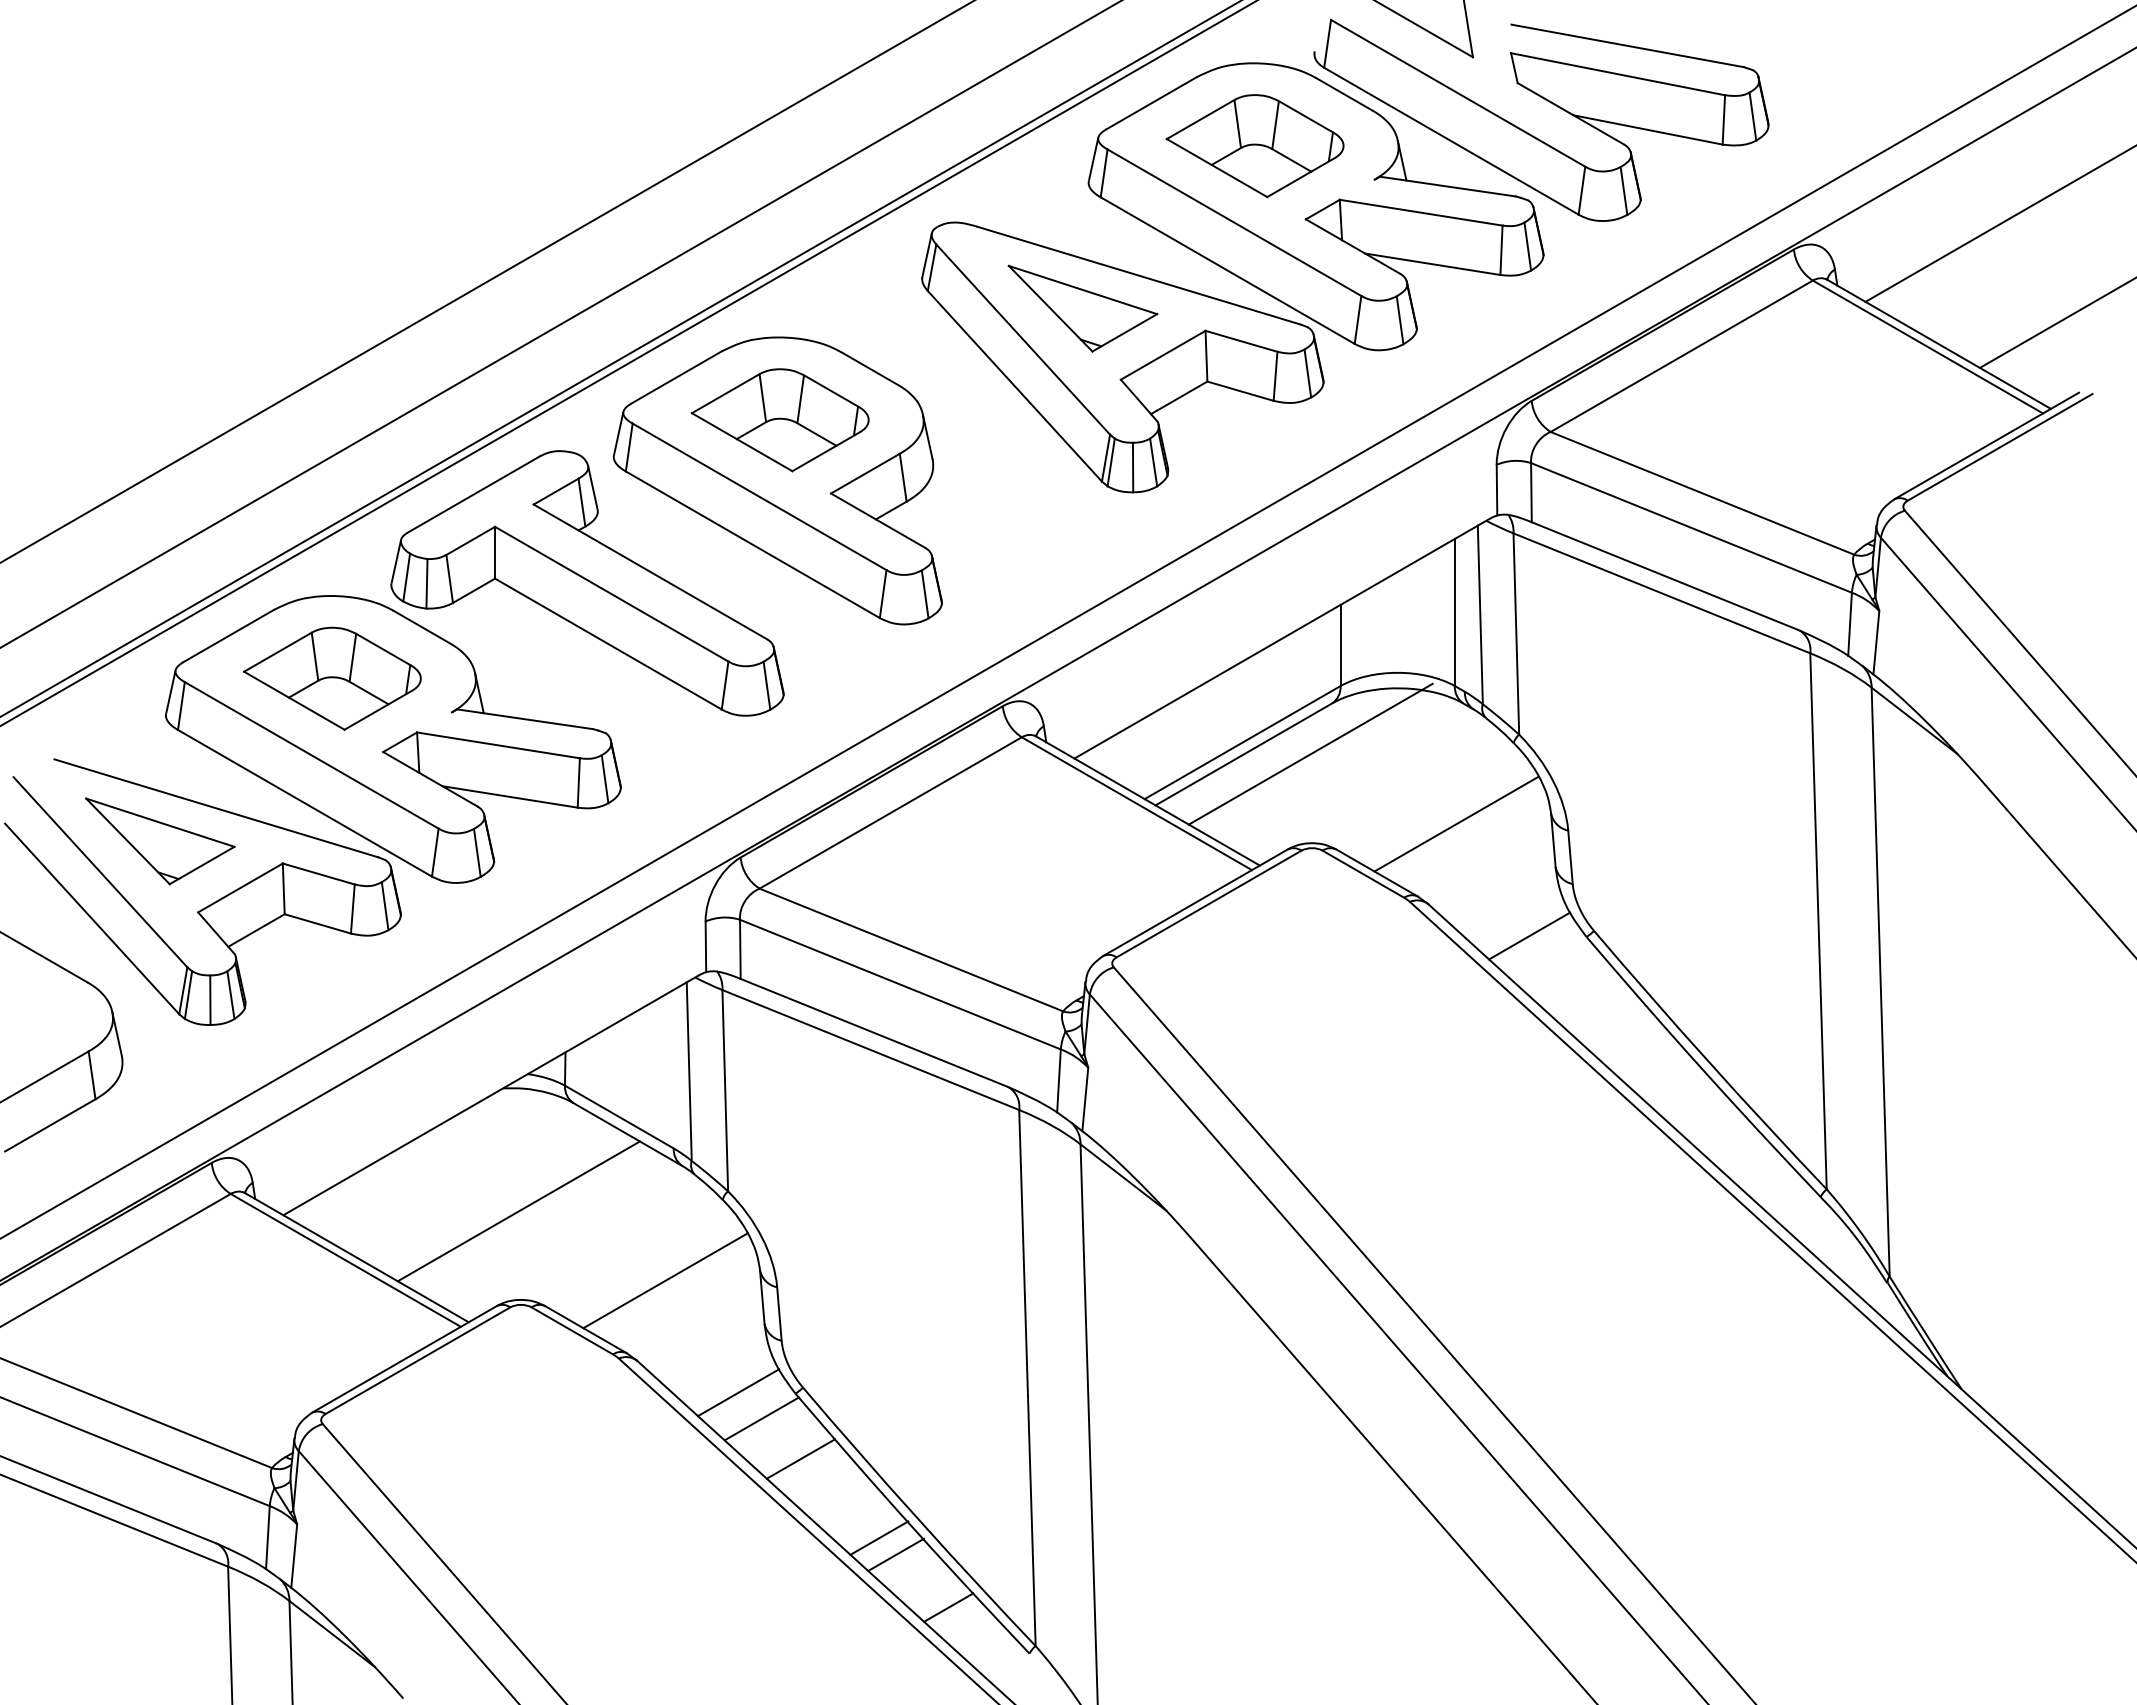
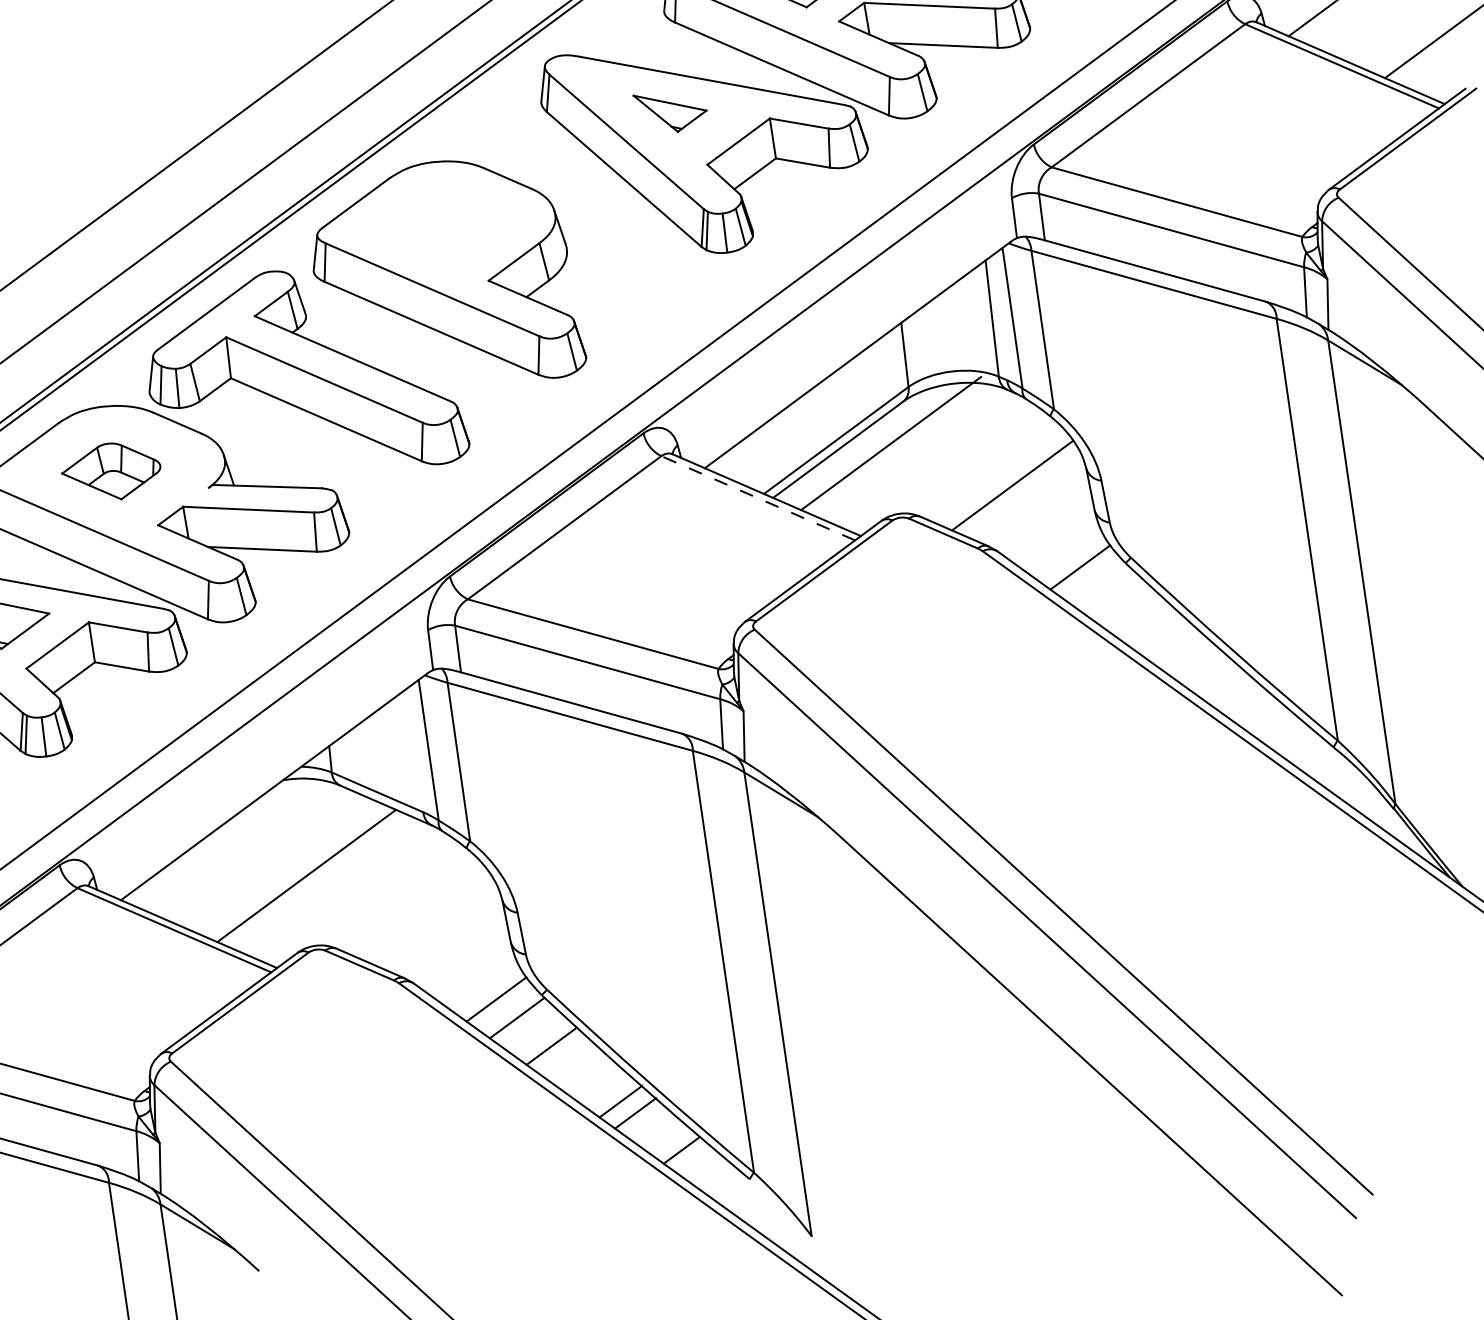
part: (1082, 308) -> (670, 111), size x0.6
part: (779, 420) -> (441, 227), removed
part: (332, 678) -> (111, 471), size x0.7
line: (1136, 803) -> (757, 498), solid -> dashed
line: (665, 1280) -> (428, 917), removed

